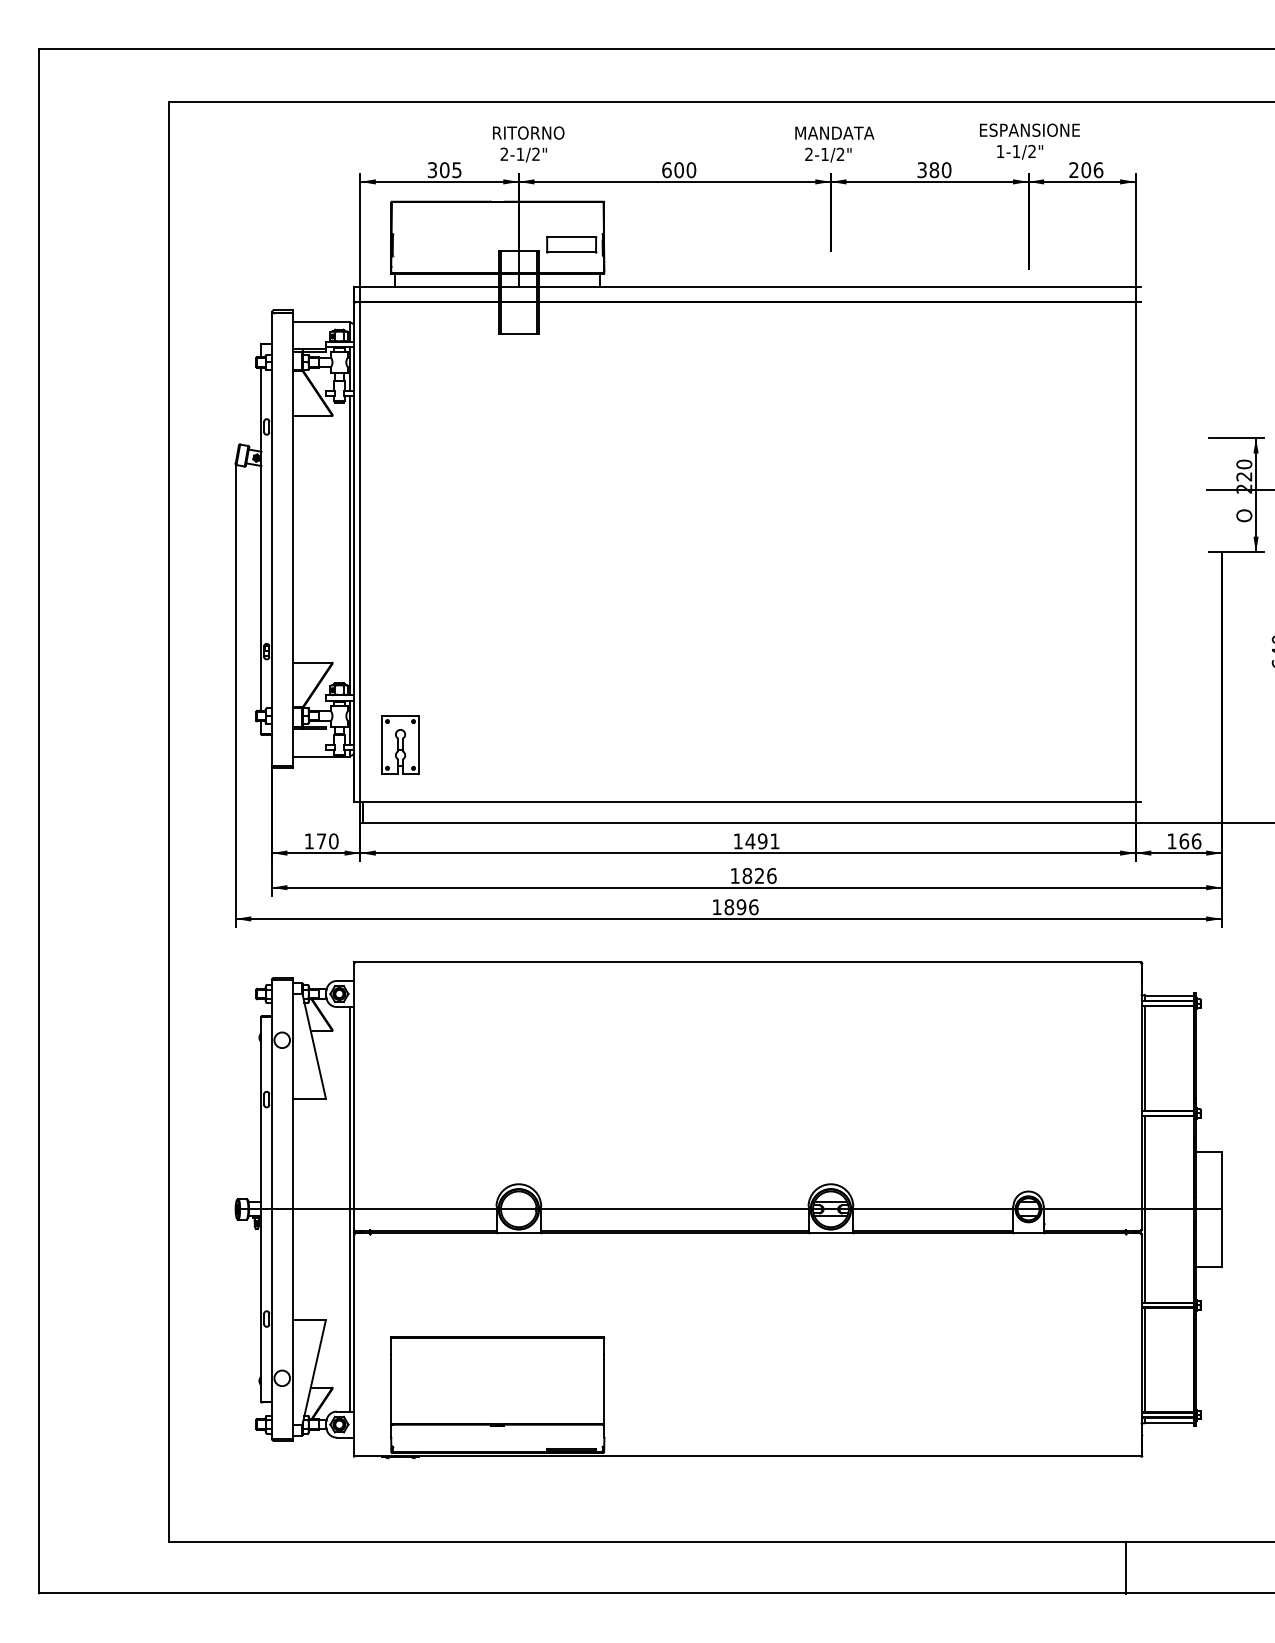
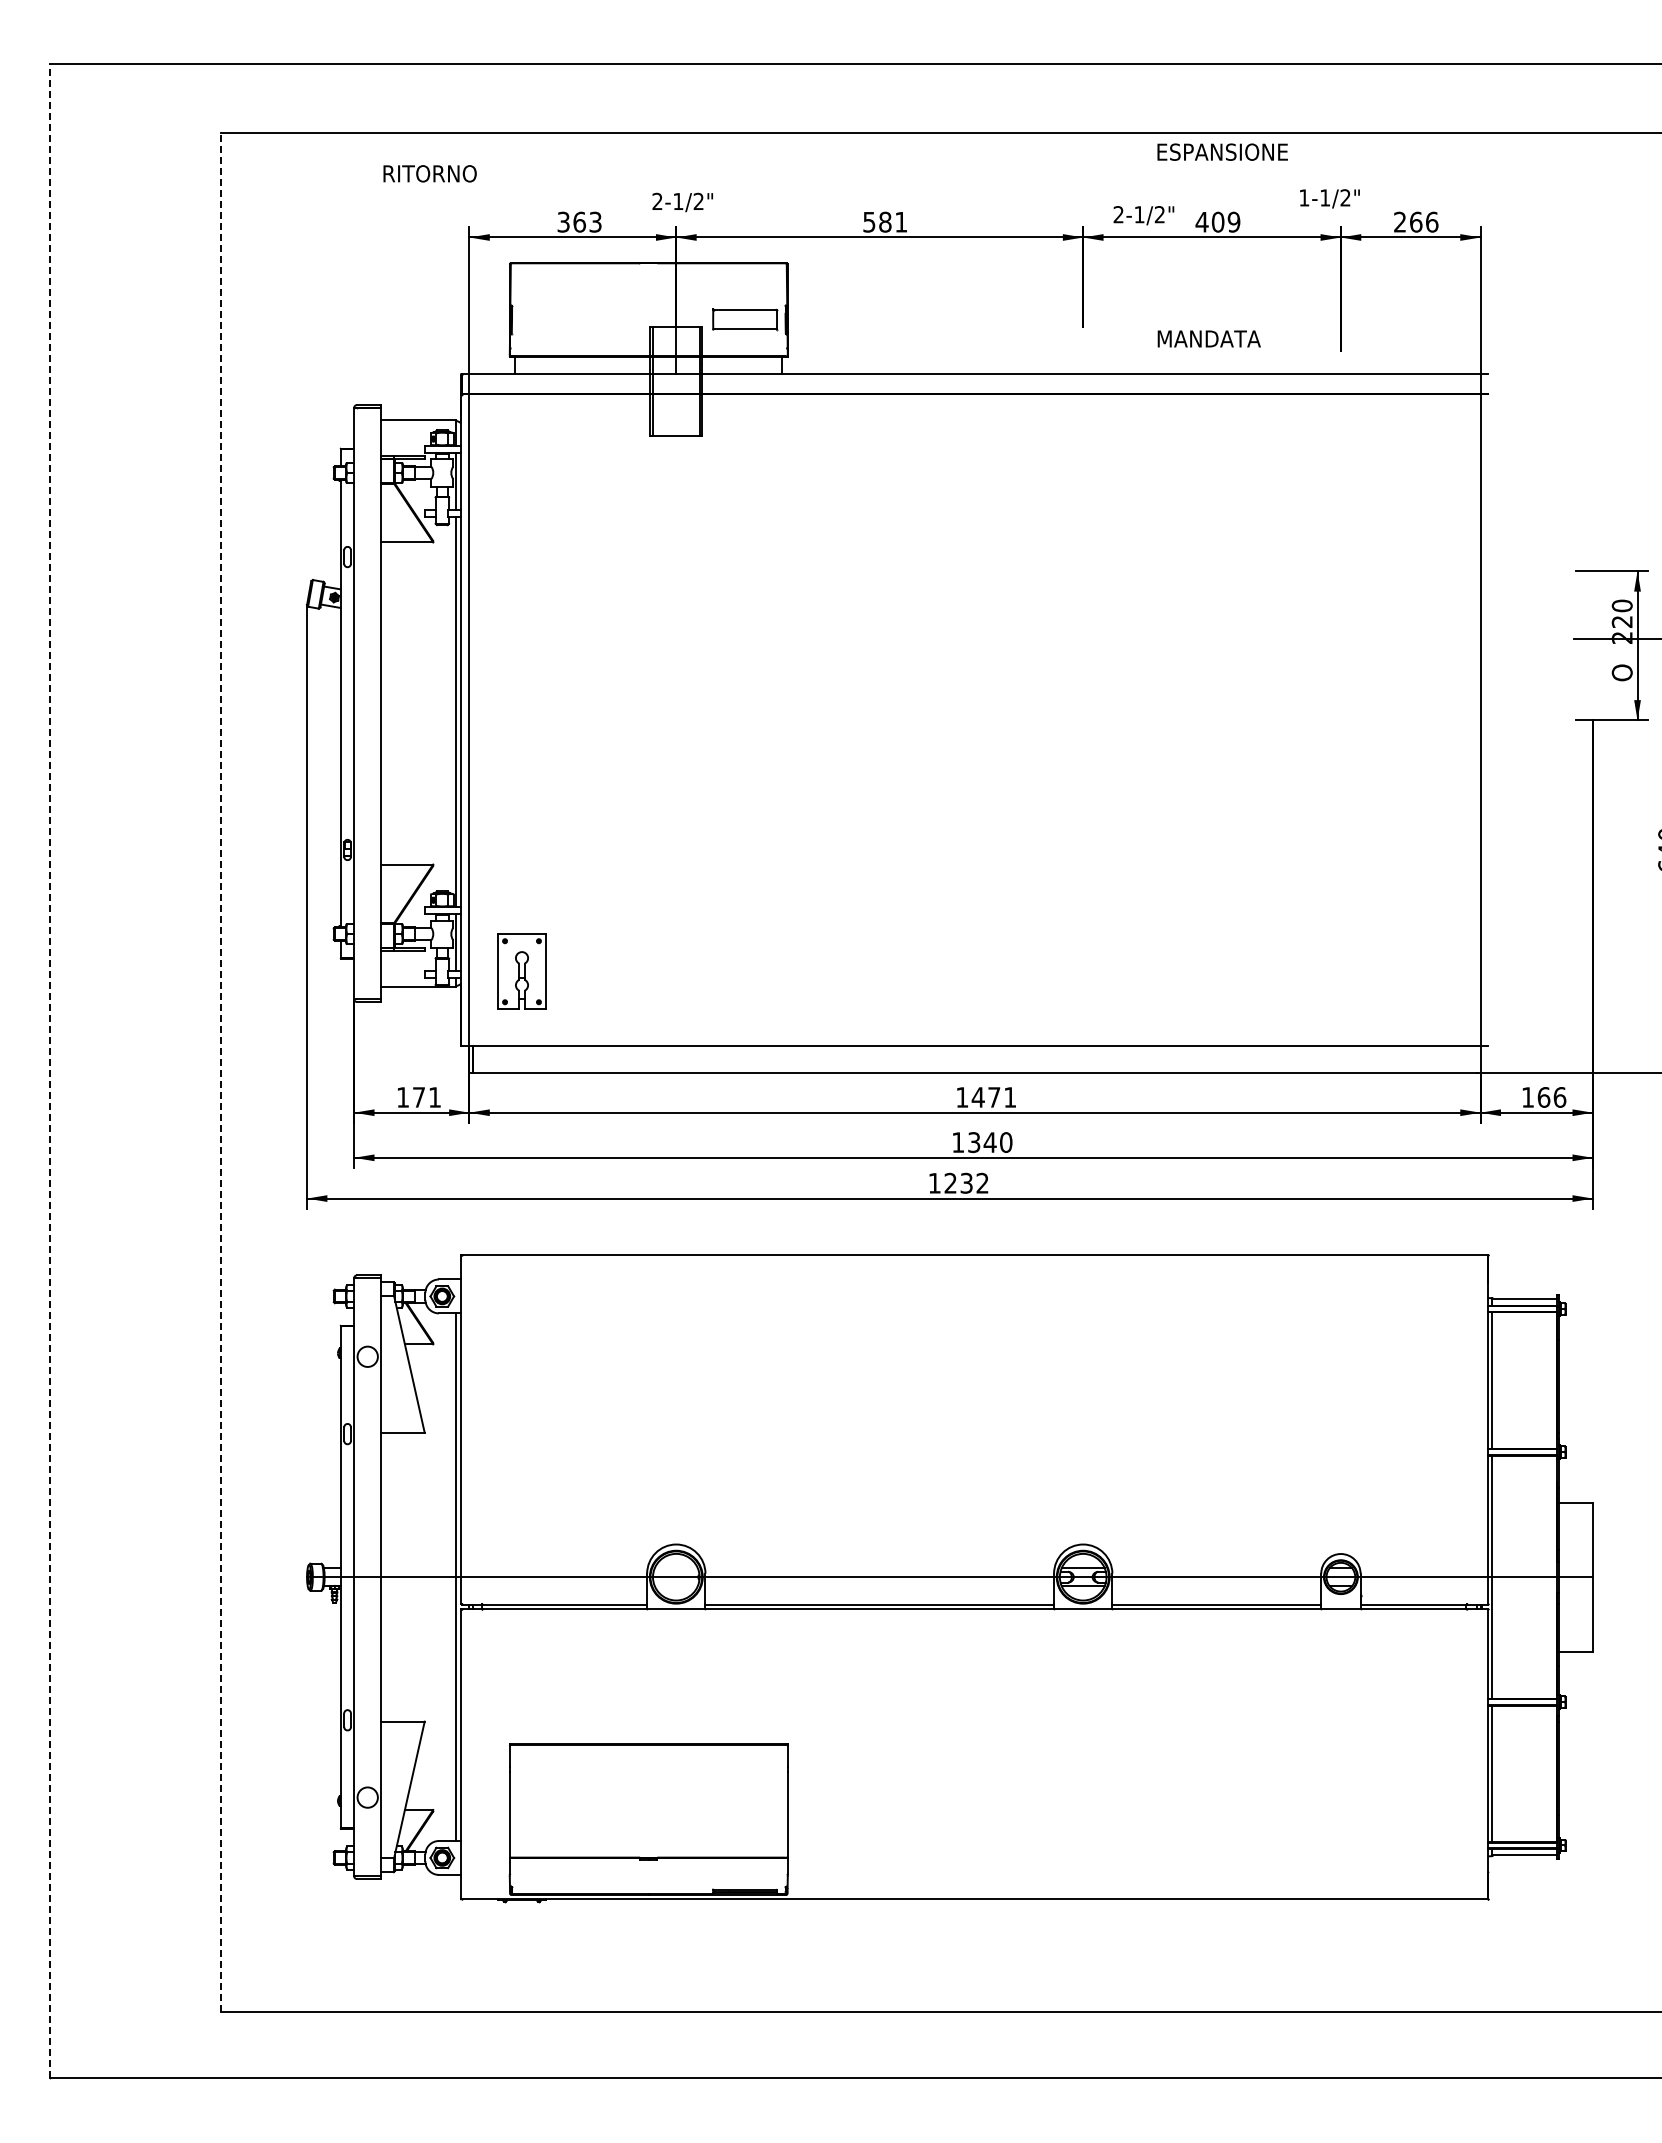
text: (1029, 129) -> (1222, 151), moved
text: (528, 132) -> (429, 173), moved
text: (834, 132) -> (1208, 338), moved
text: (828, 155) -> (1143, 215), moved
text: (450, 169) -> (587, 221), 305 -> 363
text: (679, 169) -> (885, 221), 600 -> 581
text: (933, 169) -> (1217, 221), 380 -> 409
text: (1086, 169) -> (1416, 221), 206 -> 266
line: (38, 821) -> (50, 1071), solid -> dashed
line: (169, 821) -> (220, 1071), solid -> dashed
text: (333, 841) -> (434, 1097), 170 -> 171
text: (762, 841) -> (994, 1097), 1491 -> 1471
text: (759, 875) -> (990, 1142), 1826 -> 1340
text: (741, 906) -> (966, 1182), 1896 -> 1232
line: (1125, 1567) -> (1467, 2044), removed

